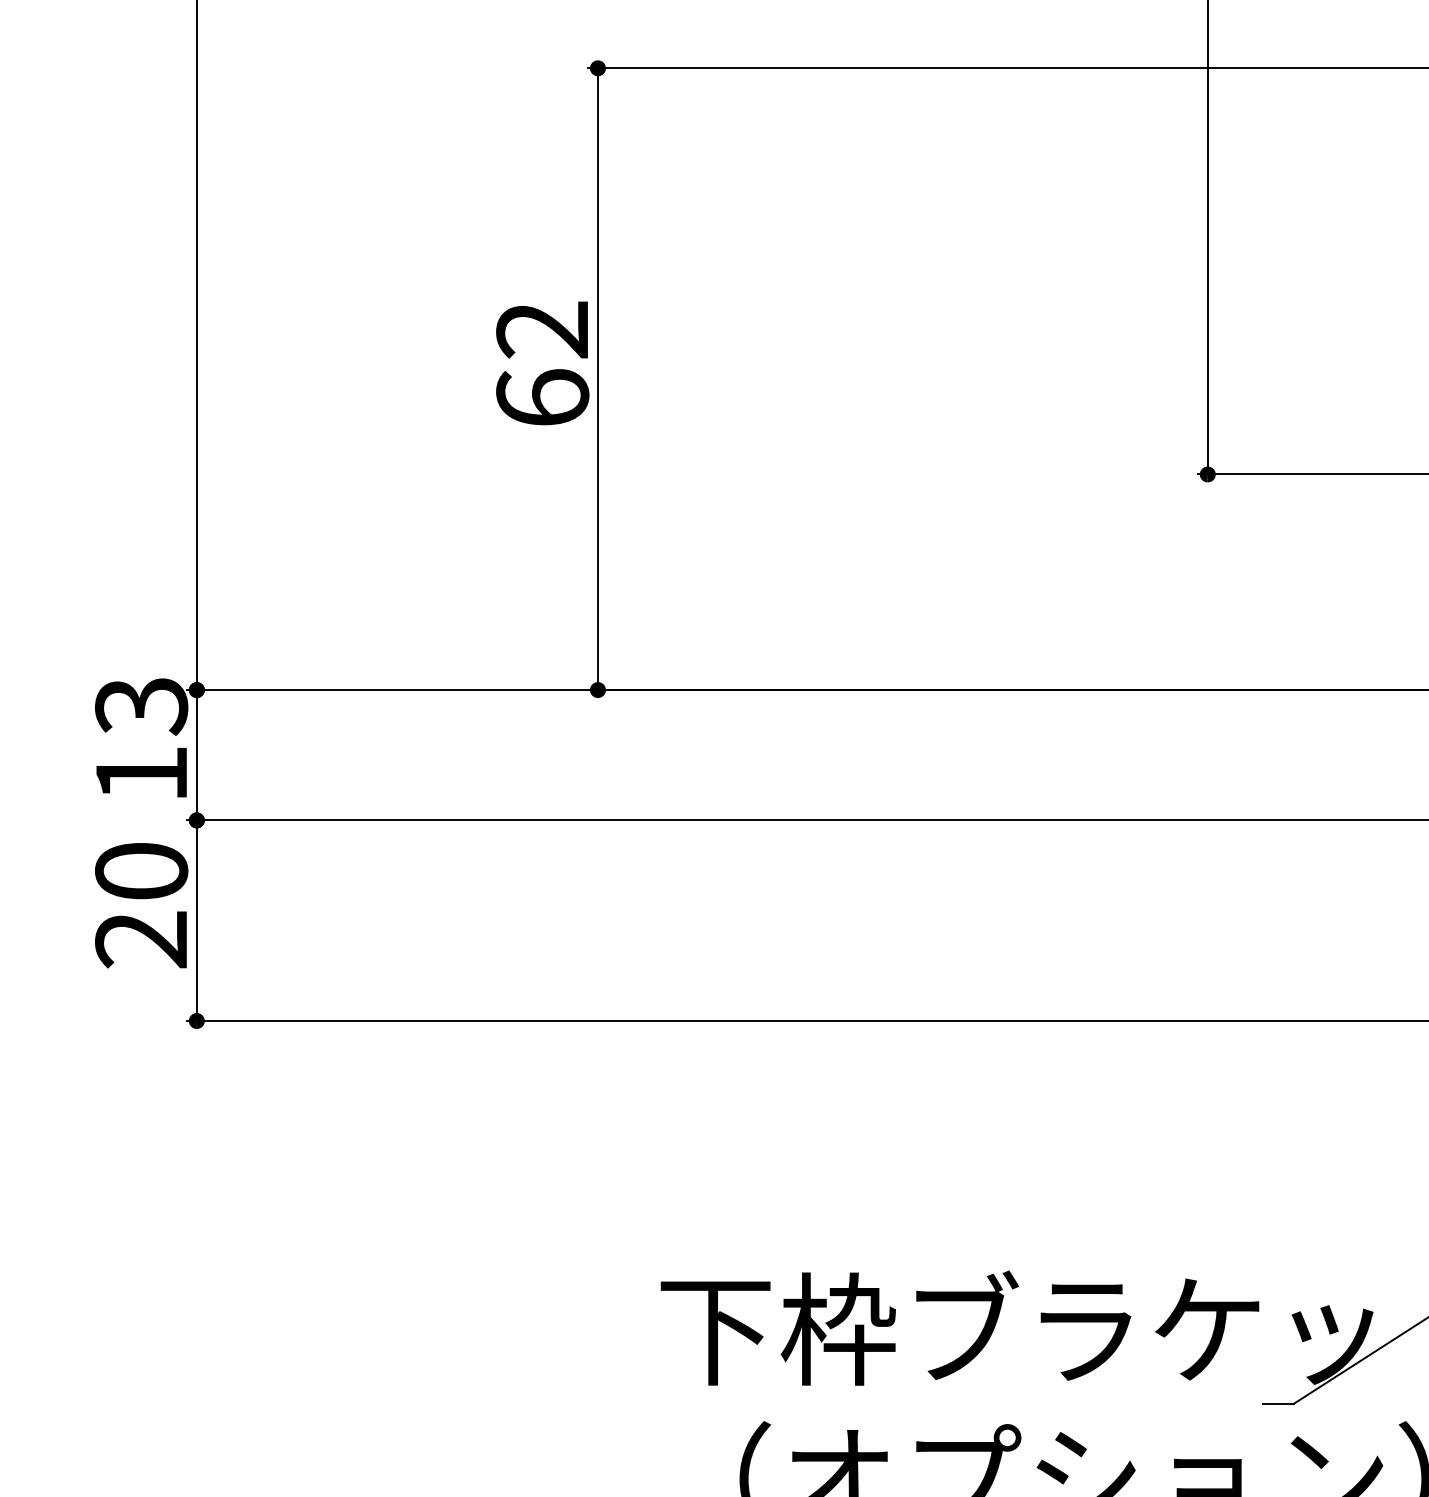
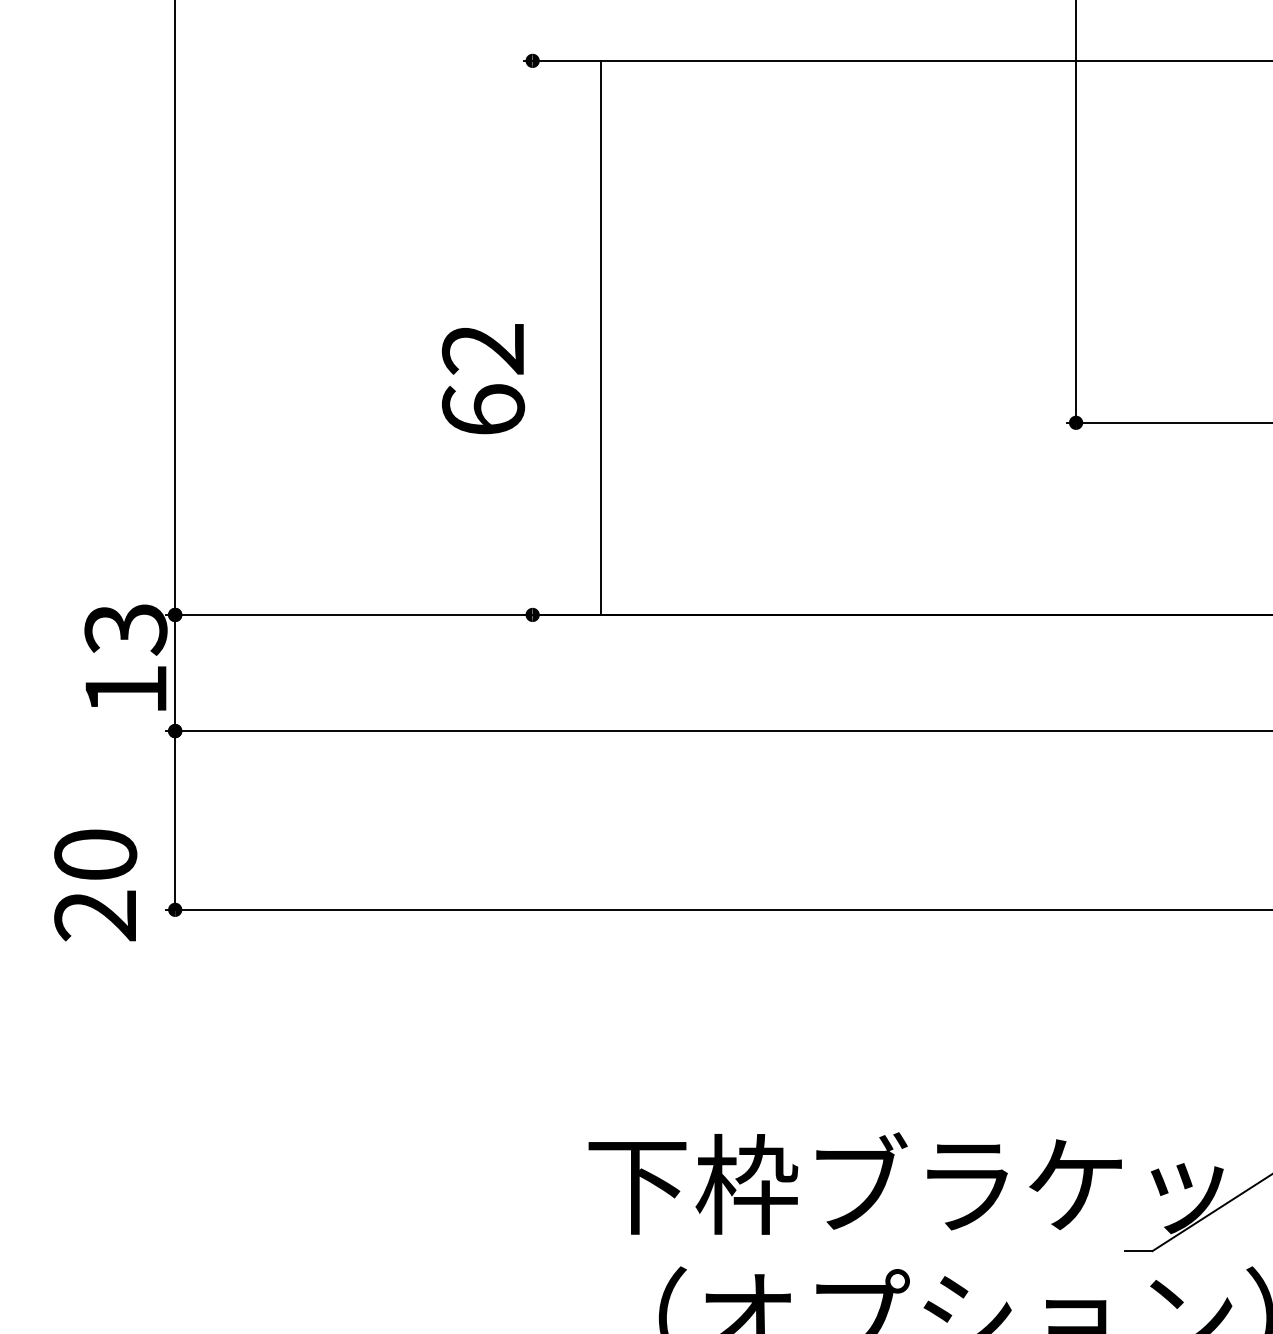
text: (542, 363) -> (483, 379), moved
line: (597, 379) -> (600, 338), moved
text: (141, 905) -> (95, 885), moved

